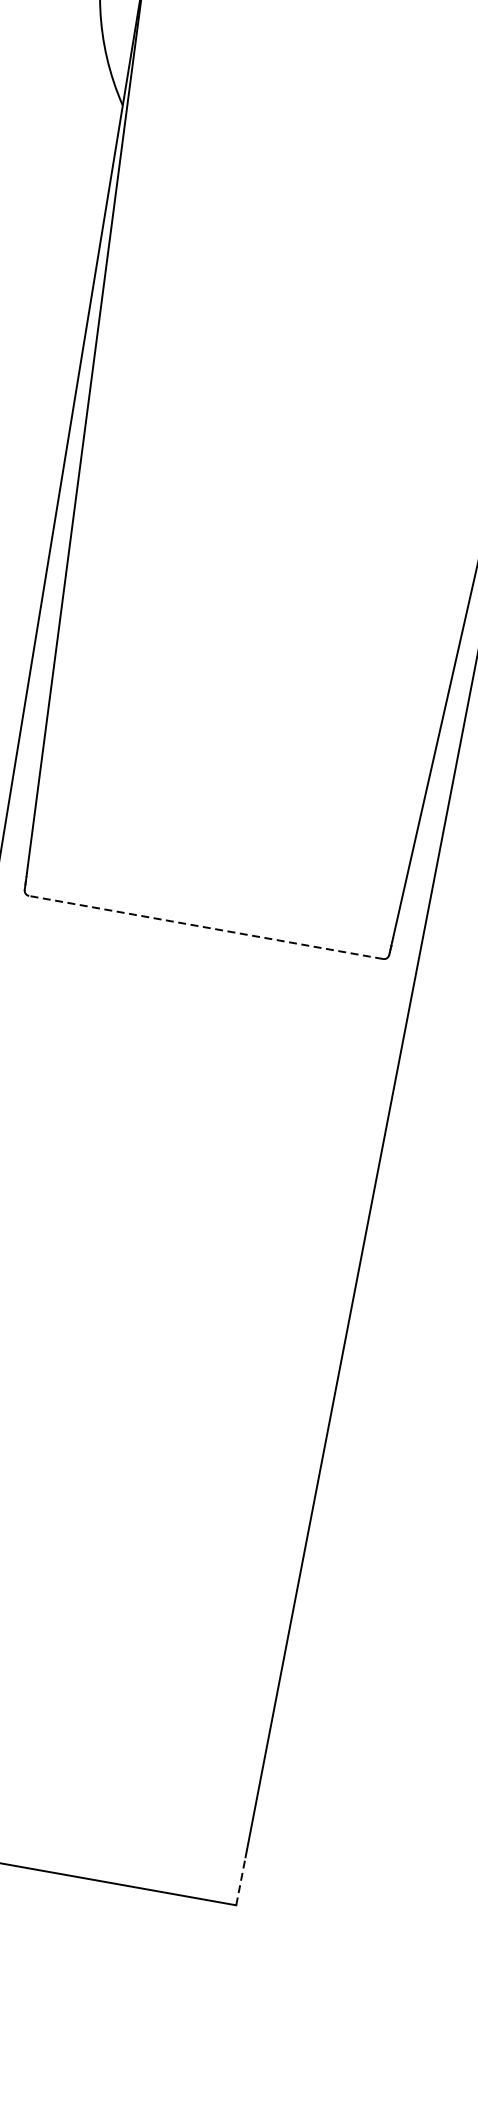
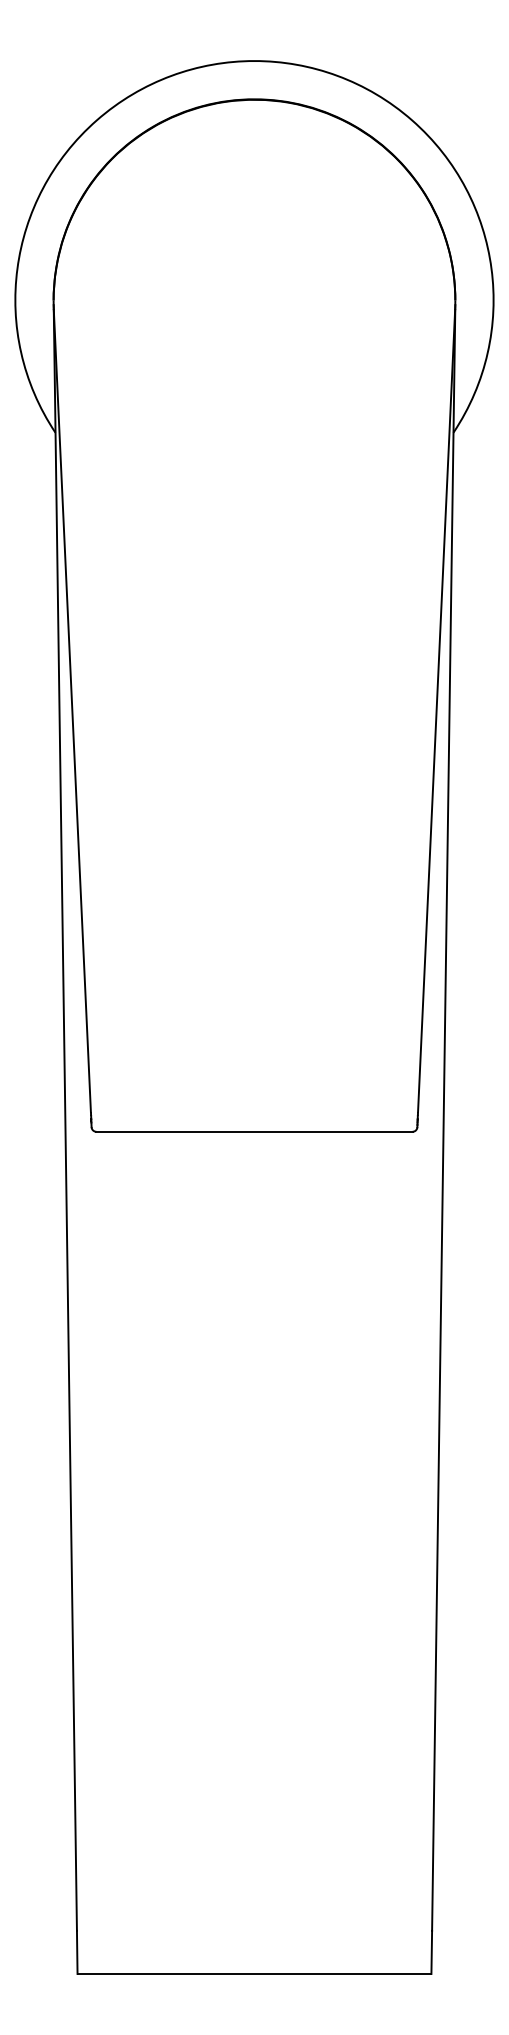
line: (205, 926) -> (253, 1131), dashed -> solid
line: (240, 1881) -> (431, 1952), dashed -> solid

